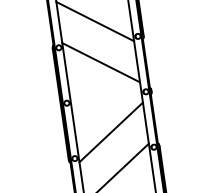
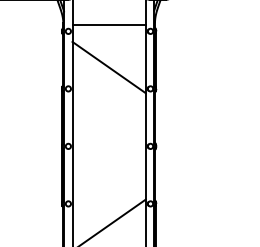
line: (100, 62) -> (108, 109), removed
line: (110, 132) -> (108, 182), removed

